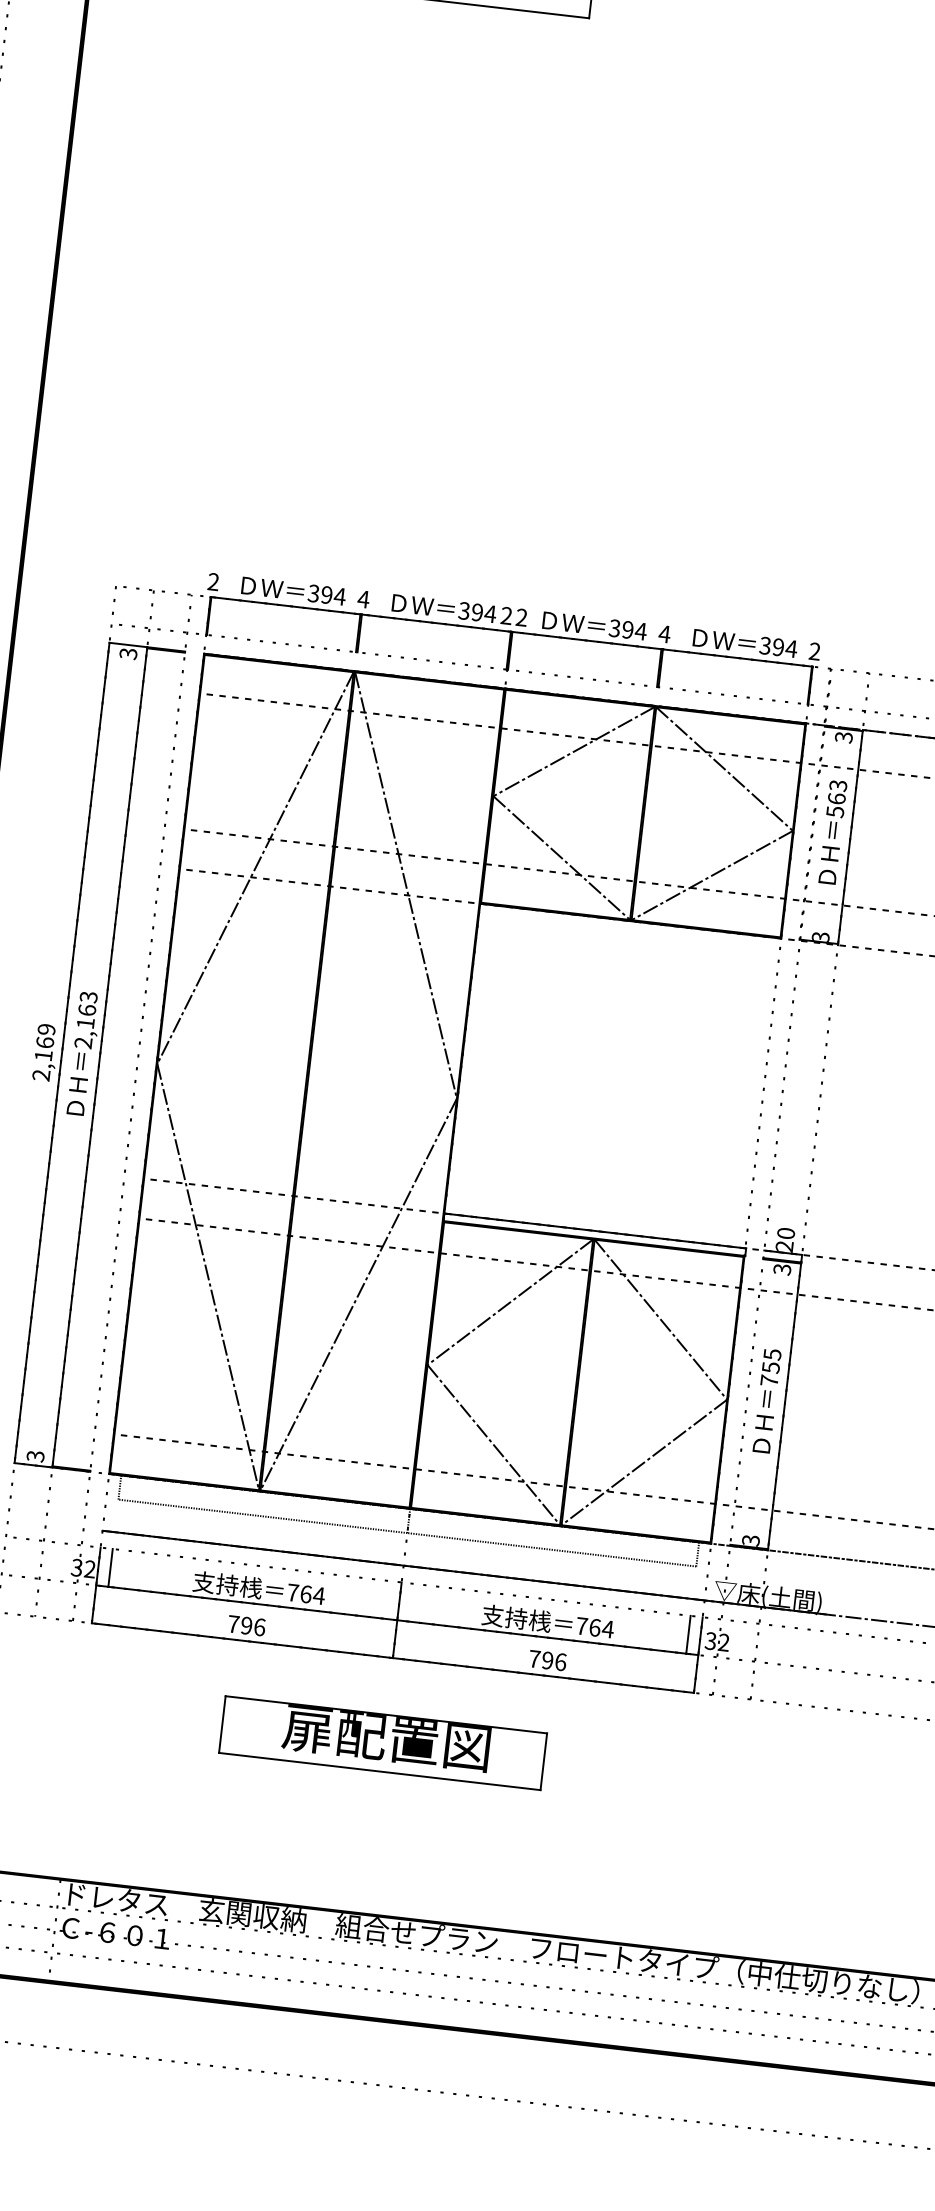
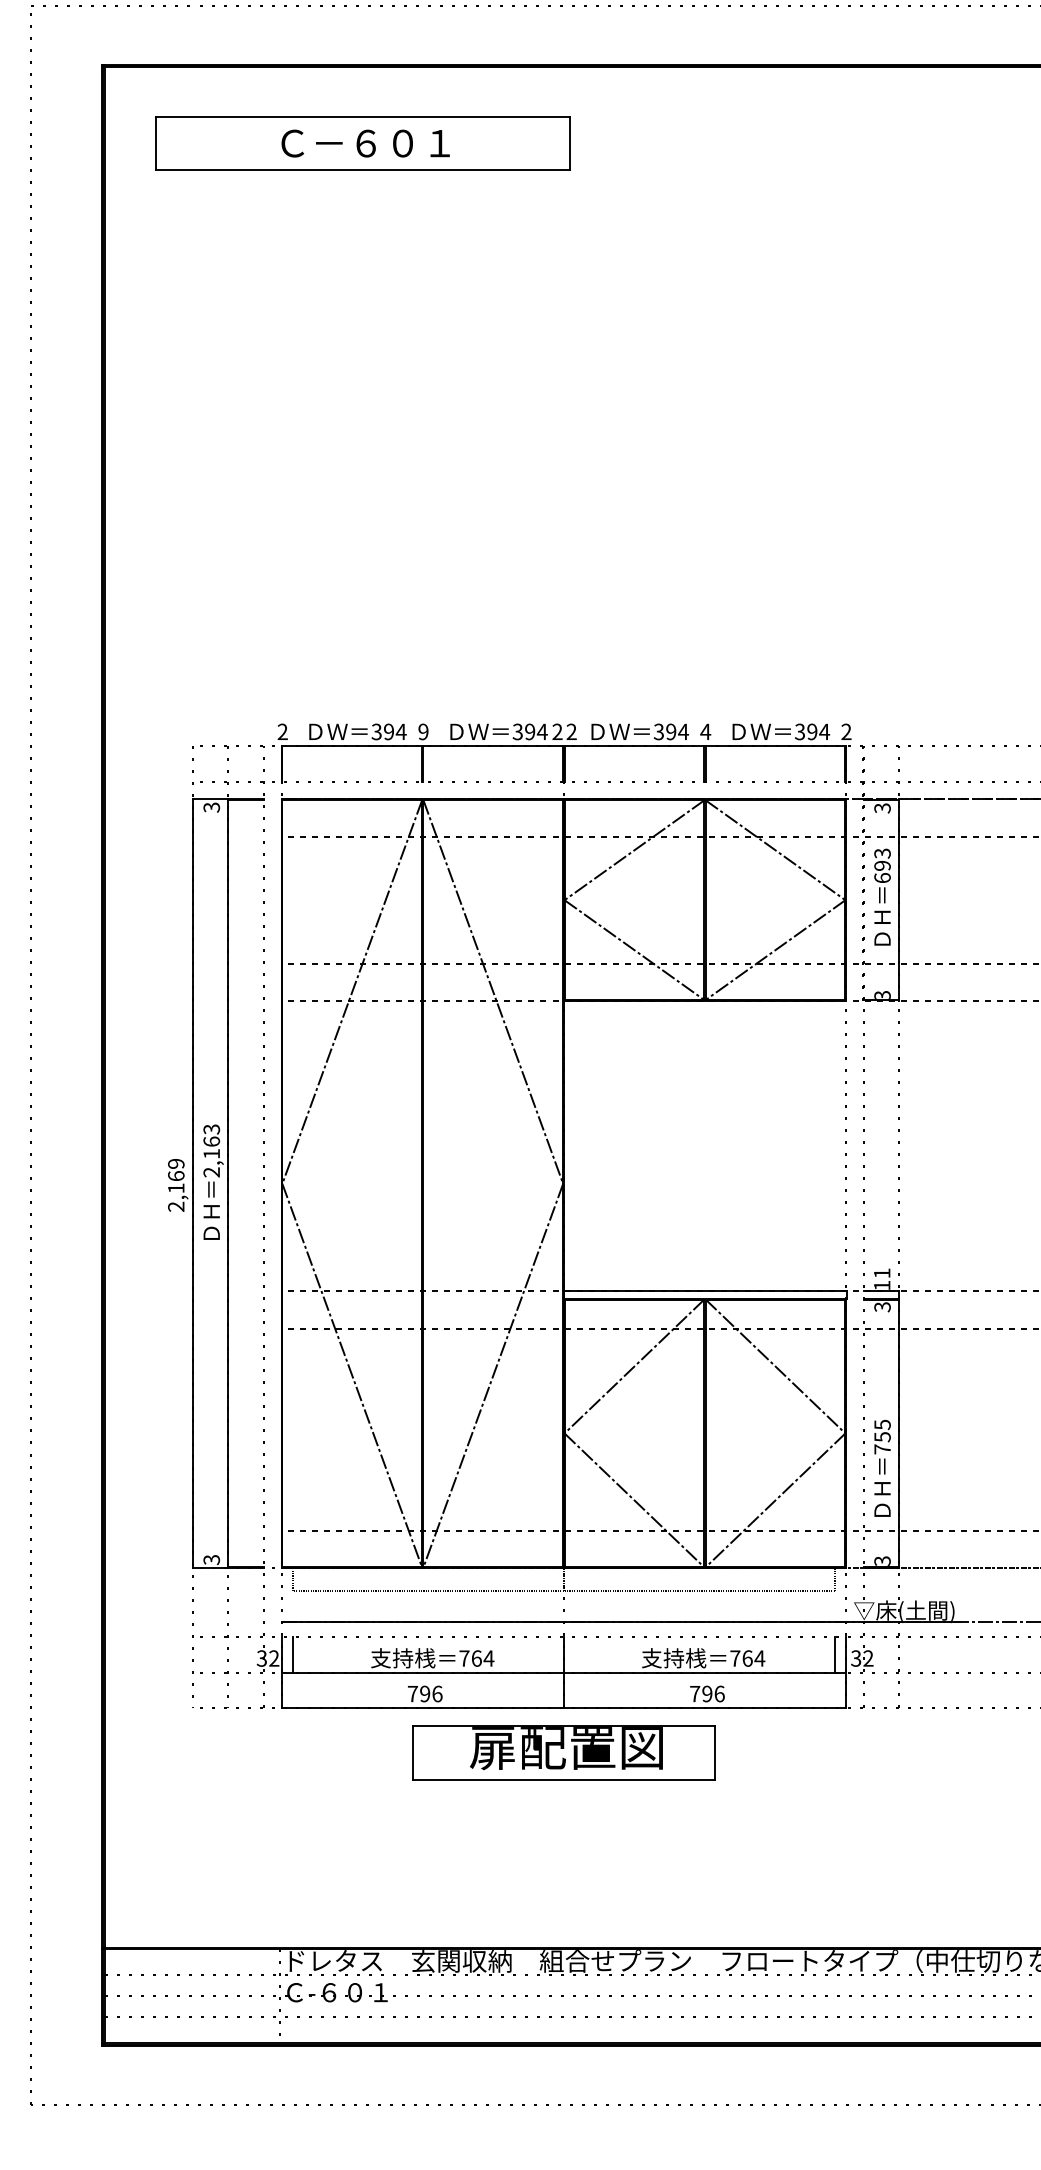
text: (363, 598) -> (423, 731), 4 -> 9
text: (836, 804) -> (882, 871), 563 -> 693
text: (784, 1238) -> (881, 1278), 20 -> 11
text: (767, 1400) -> (882, 1467), moved
part: (382, 1742) -> (563, 1752), moved

